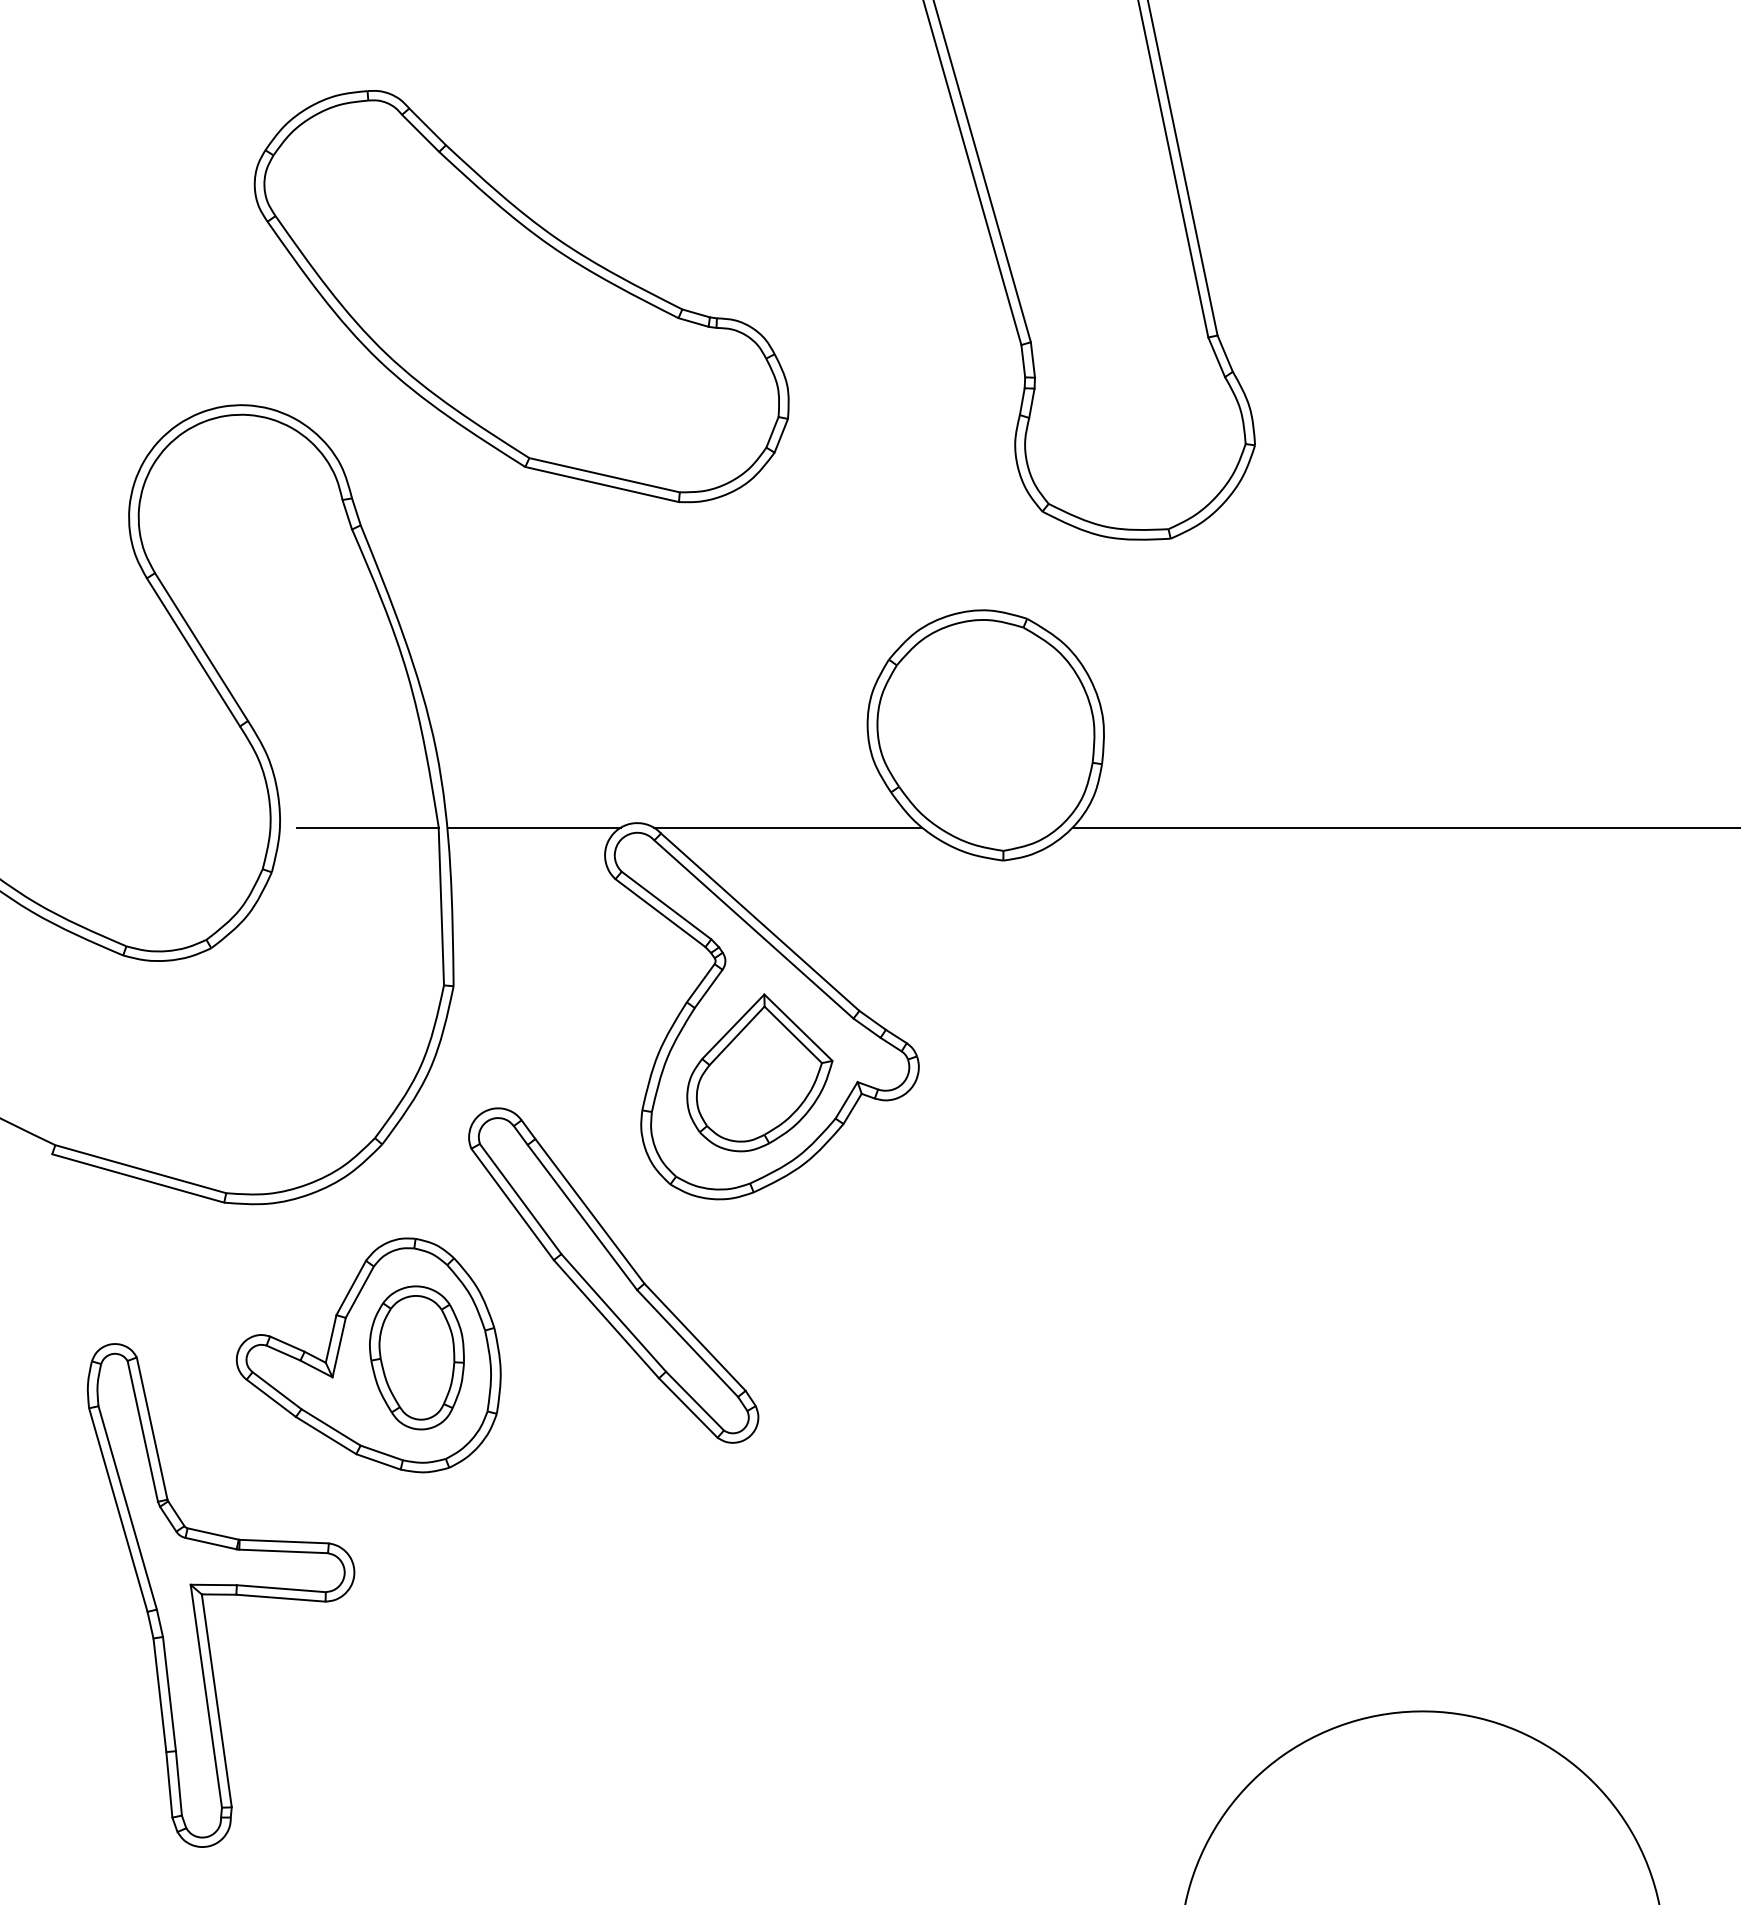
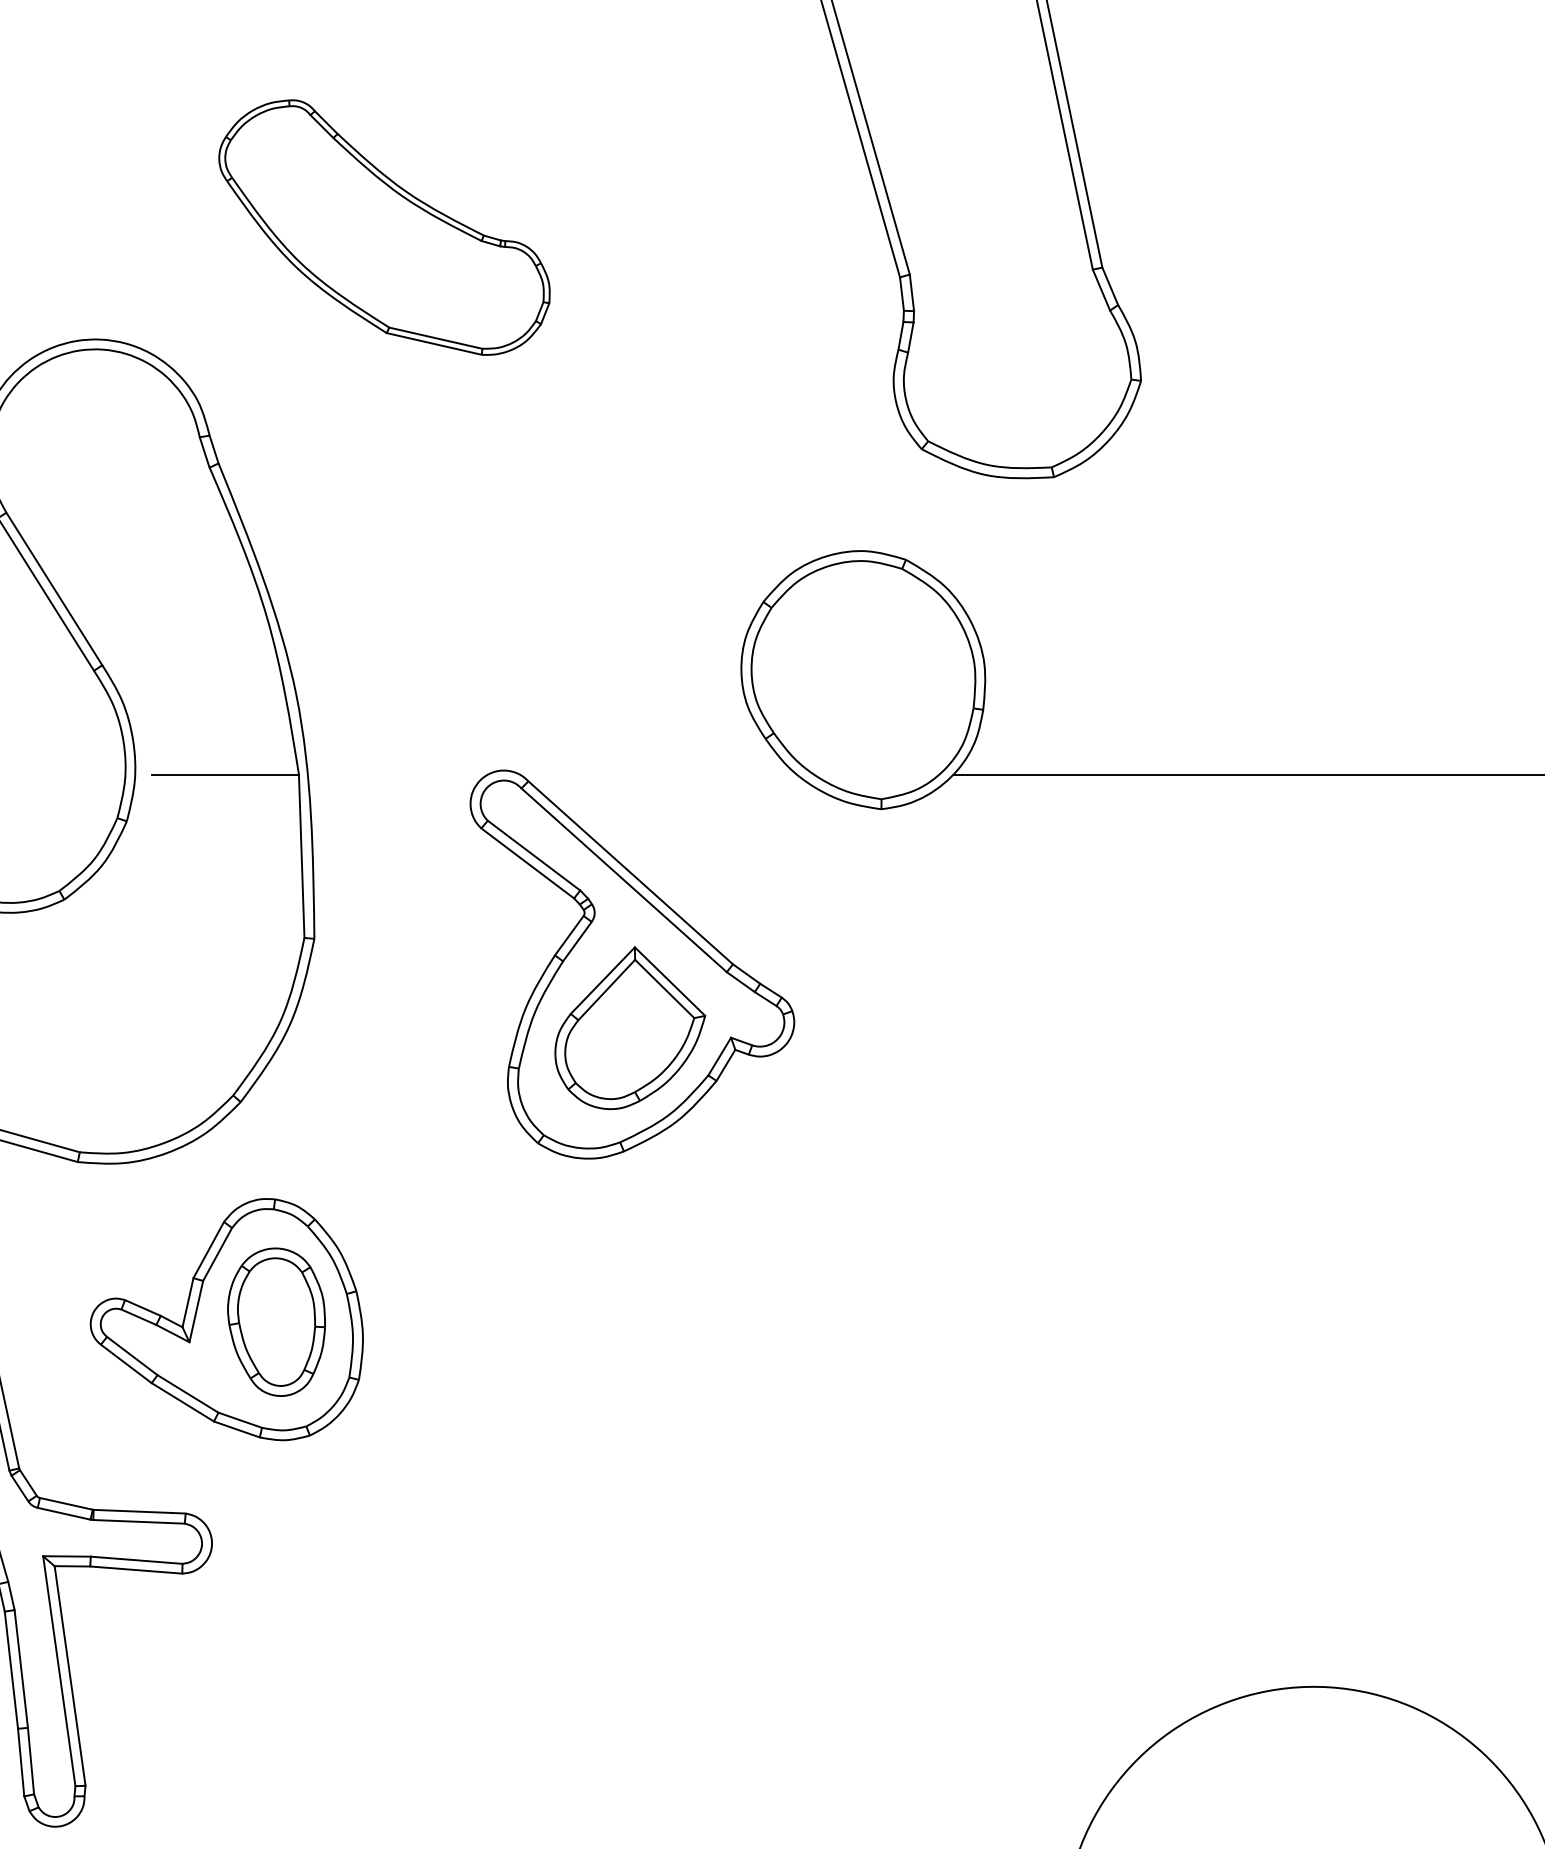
part: (521, 296) -> (384, 227), size x0.6
line: (534, 827) -> (397, 775), removed
line: (788, 827) -> (659, 775), removed
part: (613, 1275) -> (479, 1237), removed

